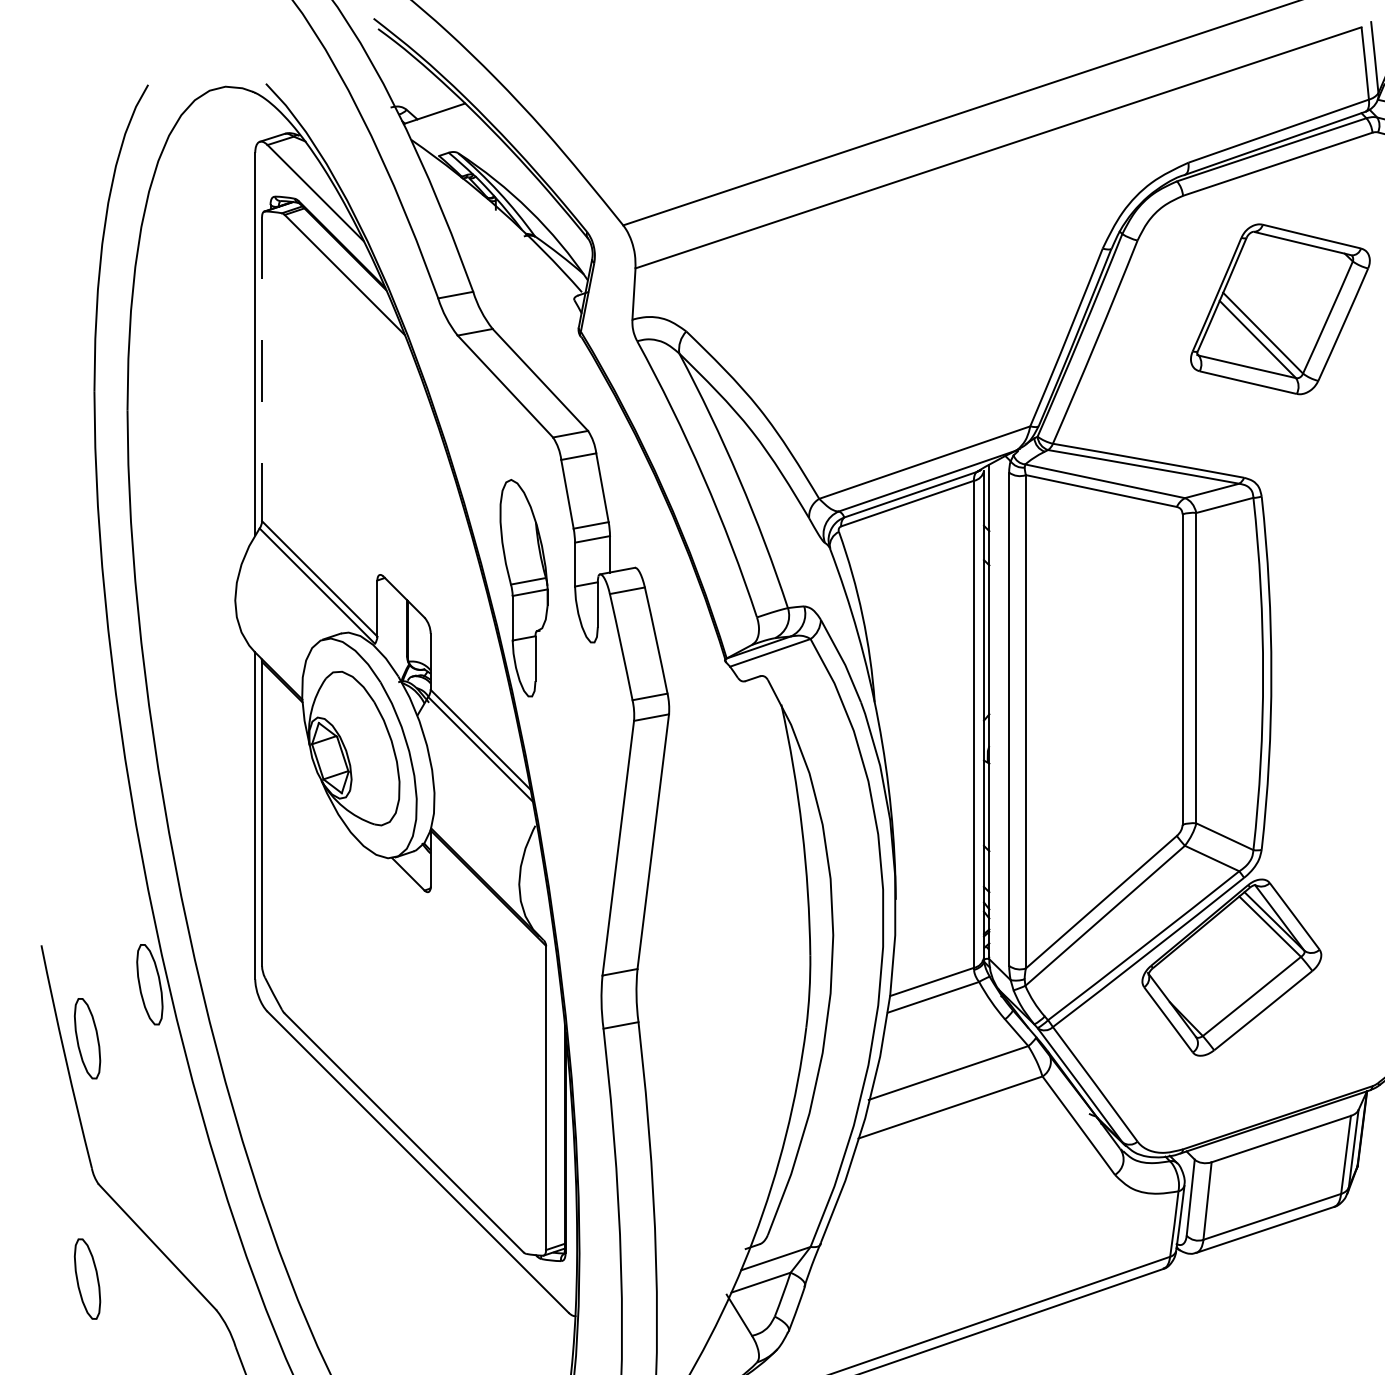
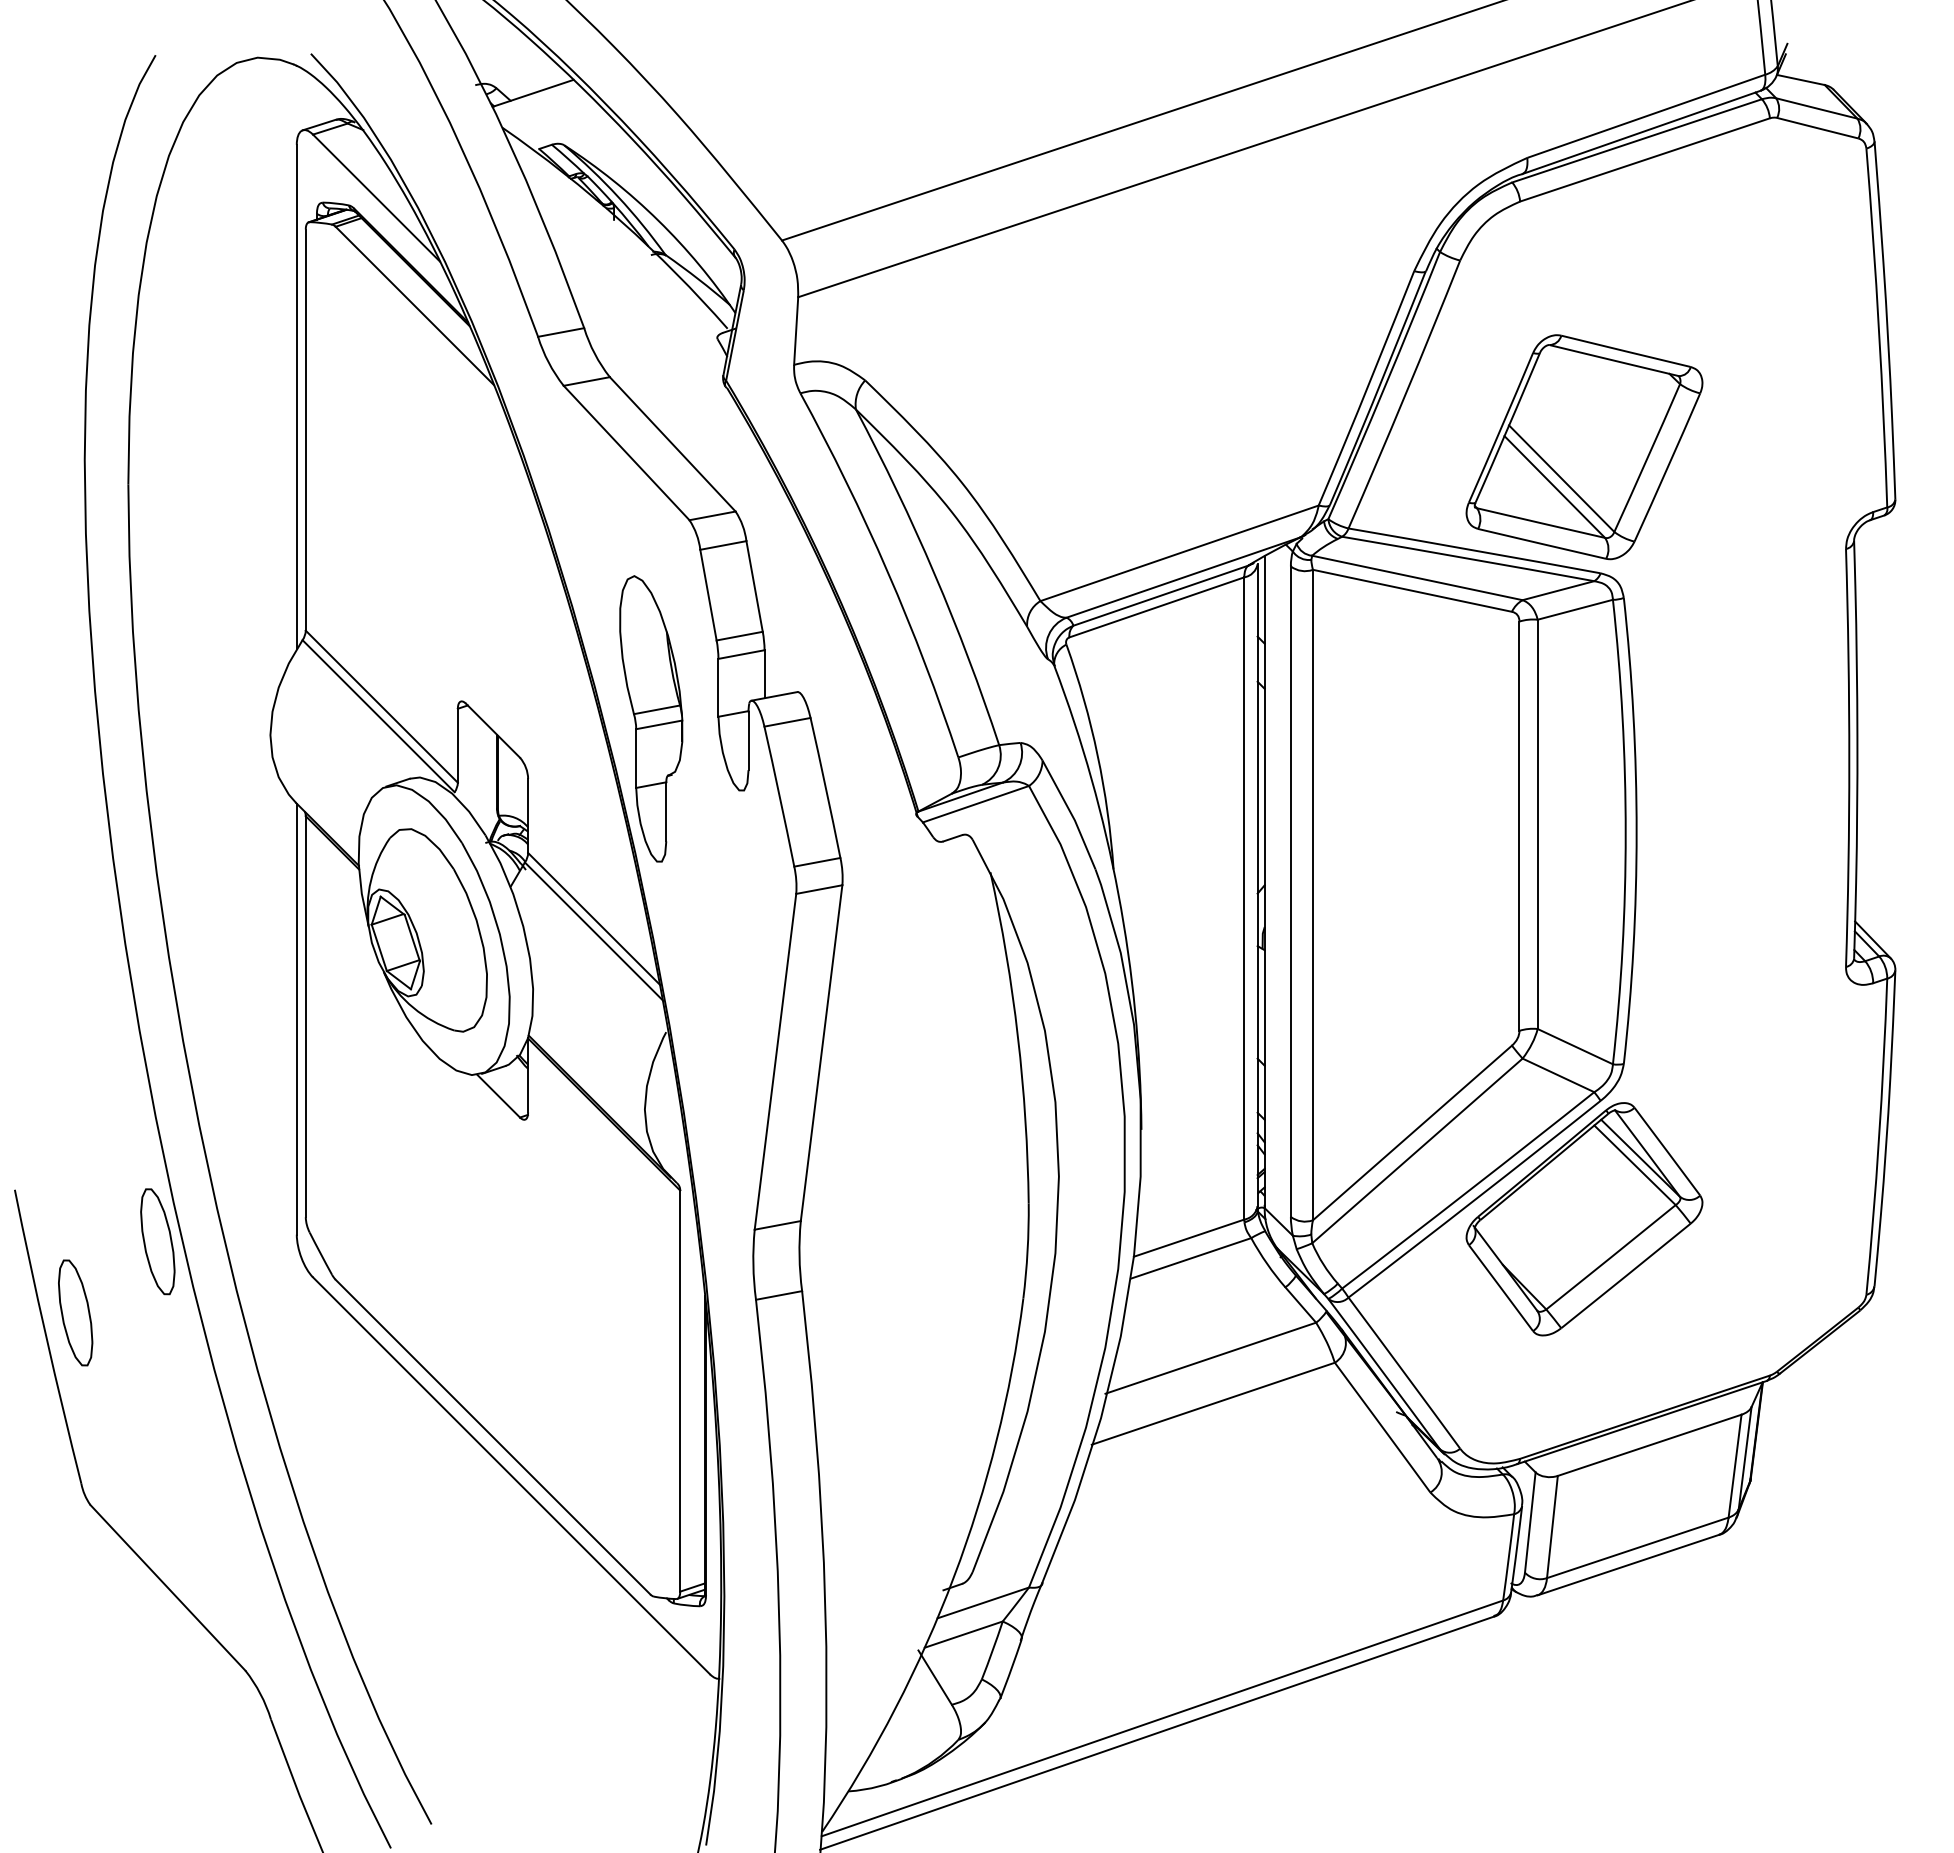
part: (1280, 309) -> (1584, 447), moved
line: (261, 369) -> (305, 430), dashed -> solid
part: (87, 1278) -> (75, 1629), removed

